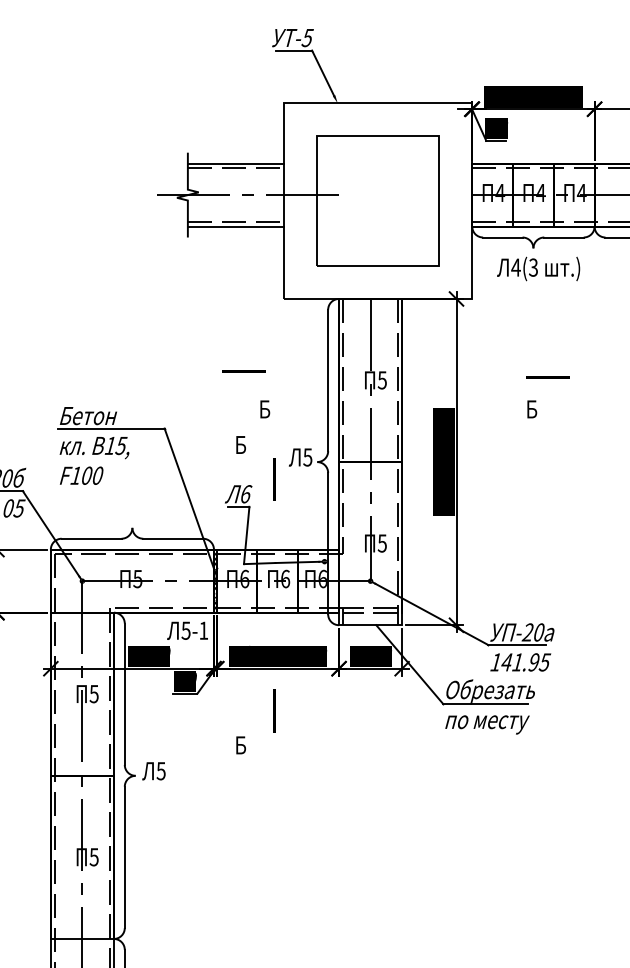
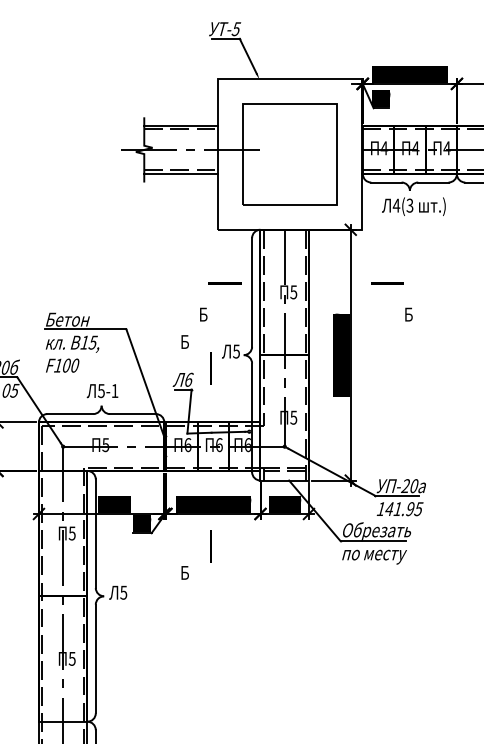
line: (243, 371) -> (224, 283), moved
line: (547, 377) -> (386, 283), moved
text: (187, 630) -> (102, 390), moved

